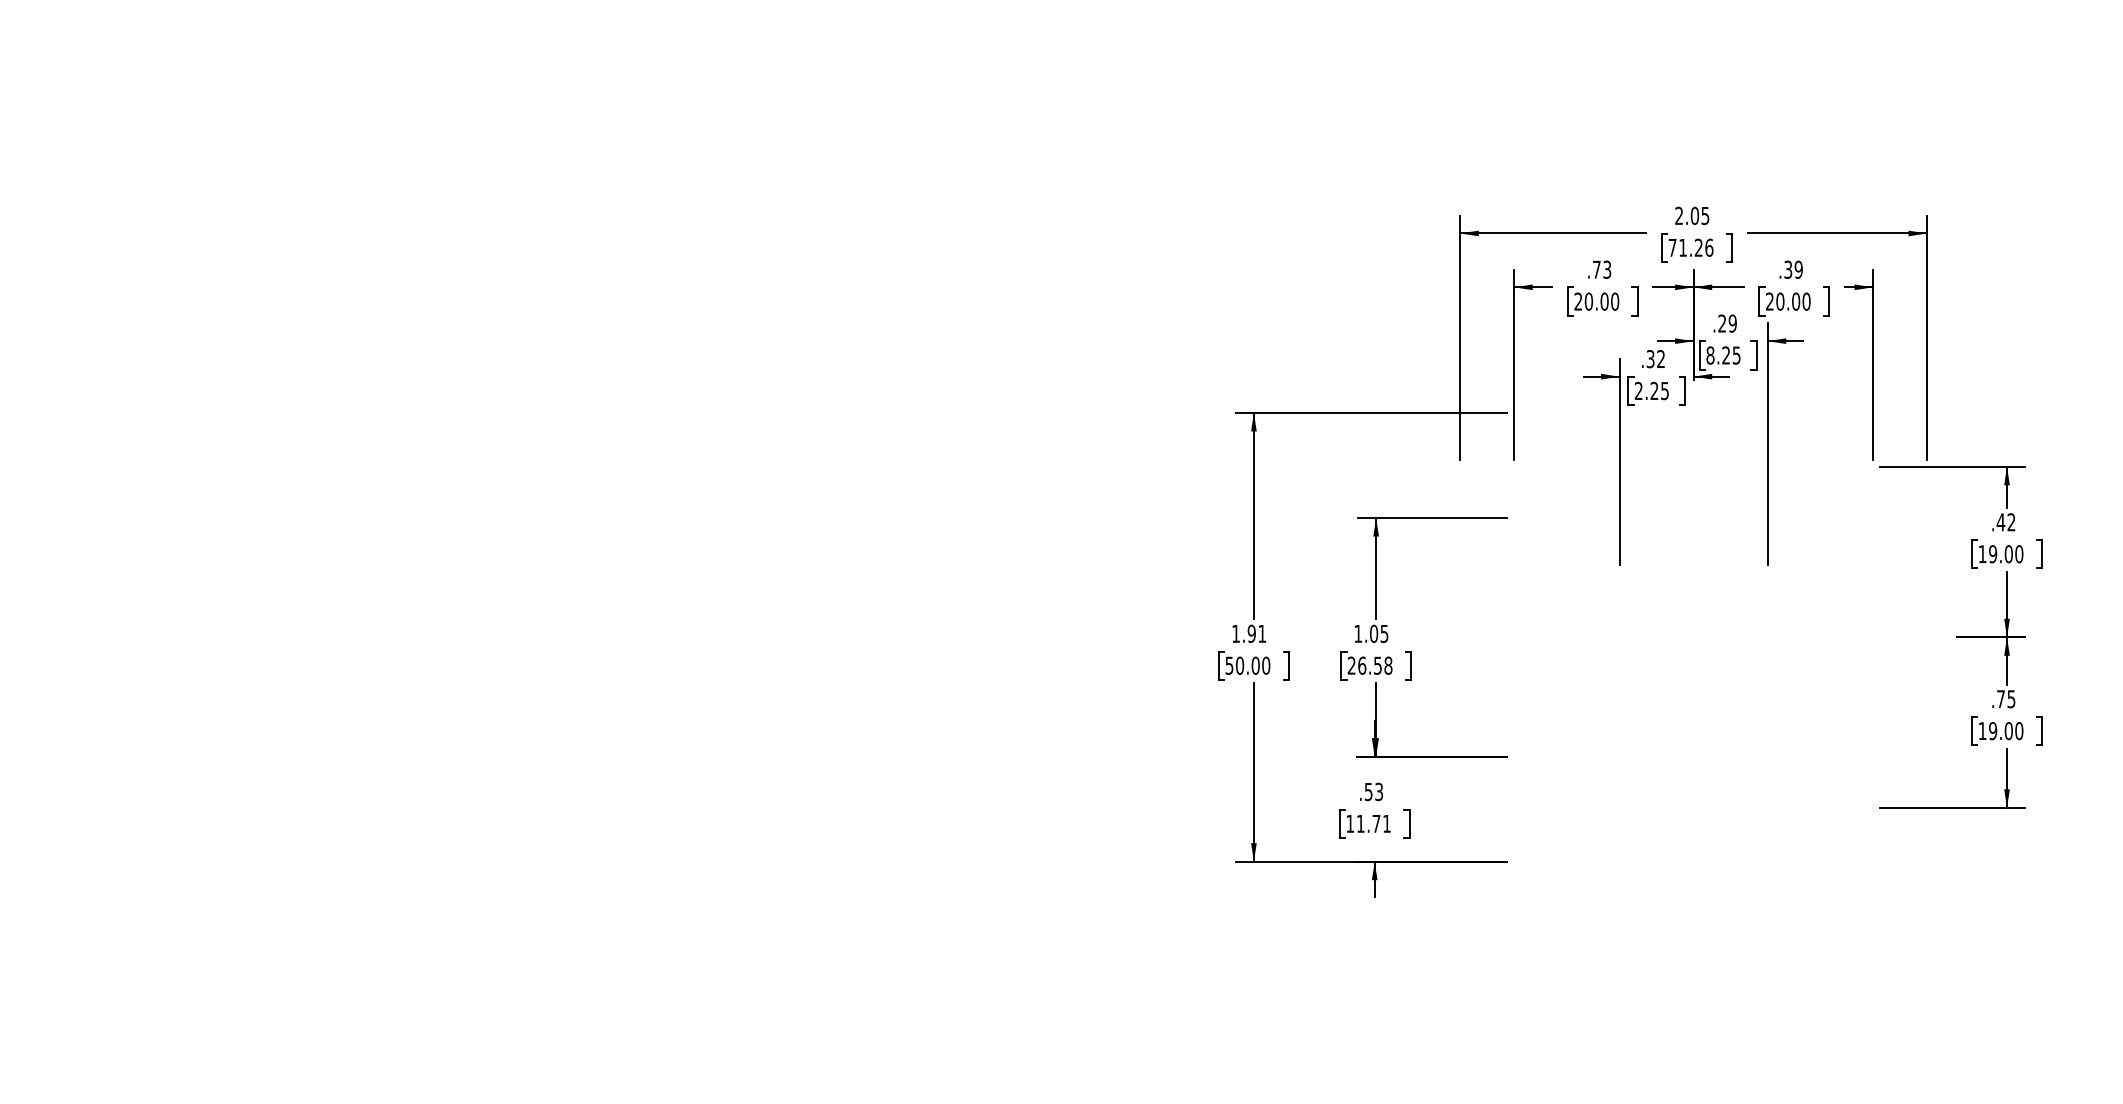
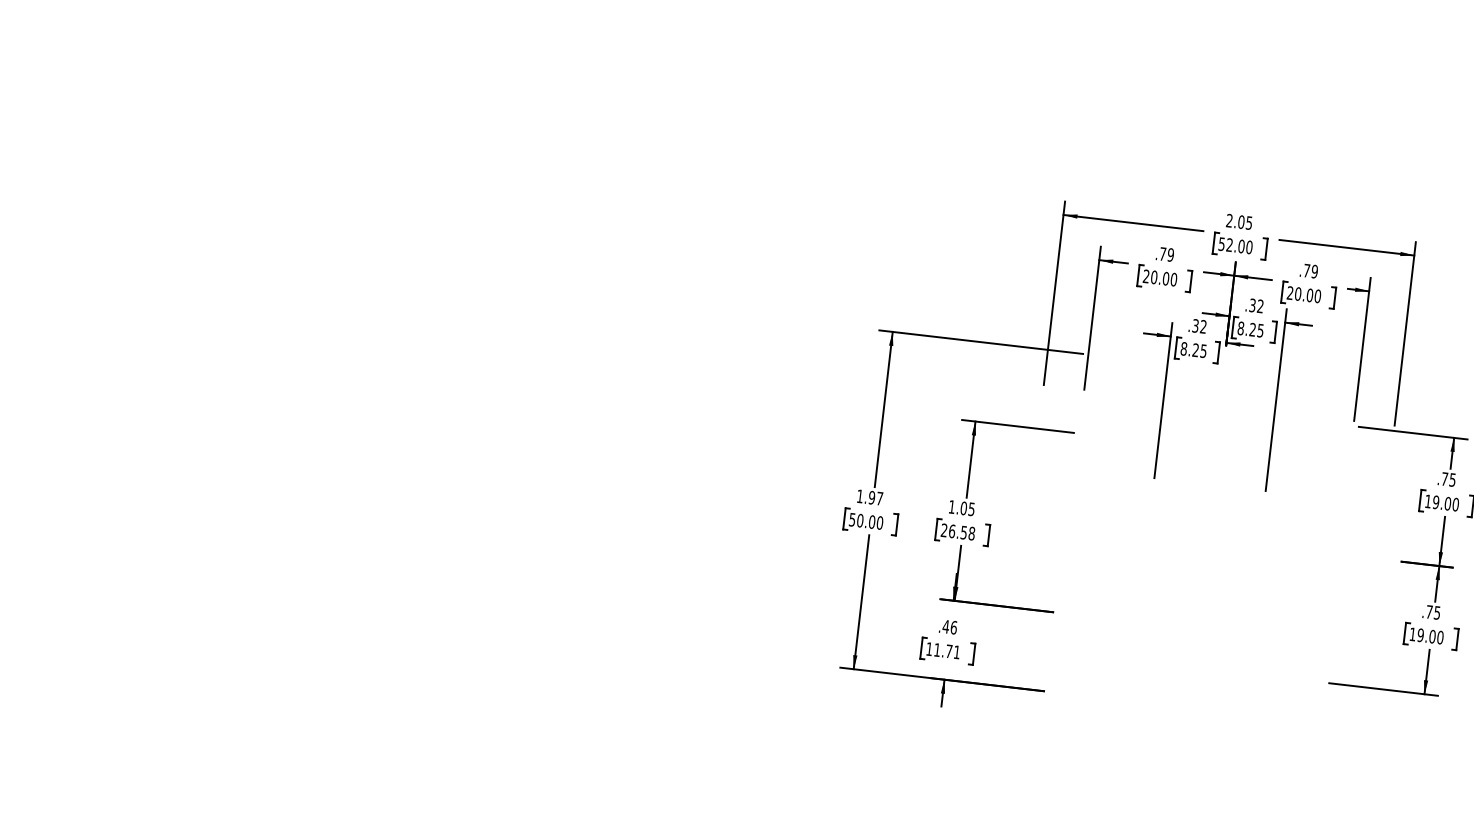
text: (1690, 247) -> (1235, 245), 71.26 -> 52.00
text: (1607, 269) -> (1171, 254), .73 -> .79
text: (1788, 269) -> (1307, 270), .39 -> .79
text: (1727, 323) -> (1256, 305), .29 -> .32
text: (1638, 391) -> (1183, 349), 2.25 -> 8.25
text: (2005, 522) -> (1448, 479), .42 -> .75
text: (1262, 633) -> (880, 498), 1.91 -> 1.97
text: (1373, 791) -> (949, 626), .53 -> .46

